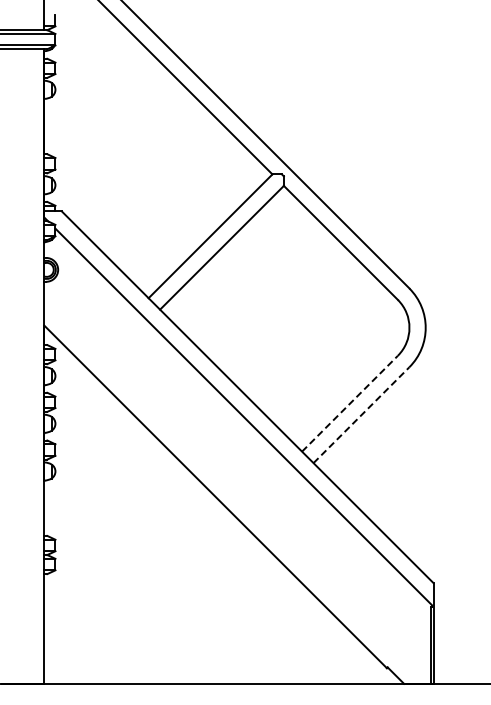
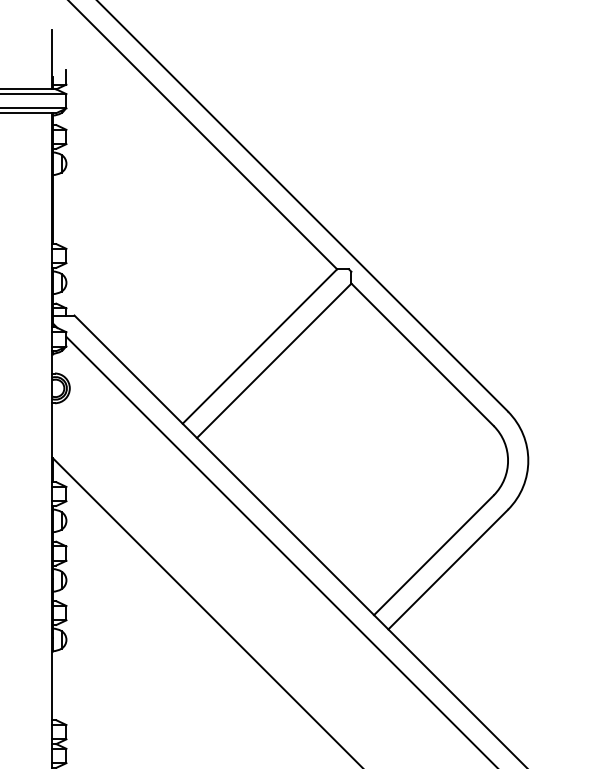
line: (349, 403) -> (433, 555), dashed -> solid
line: (361, 415) -> (448, 570), dashed -> solid

